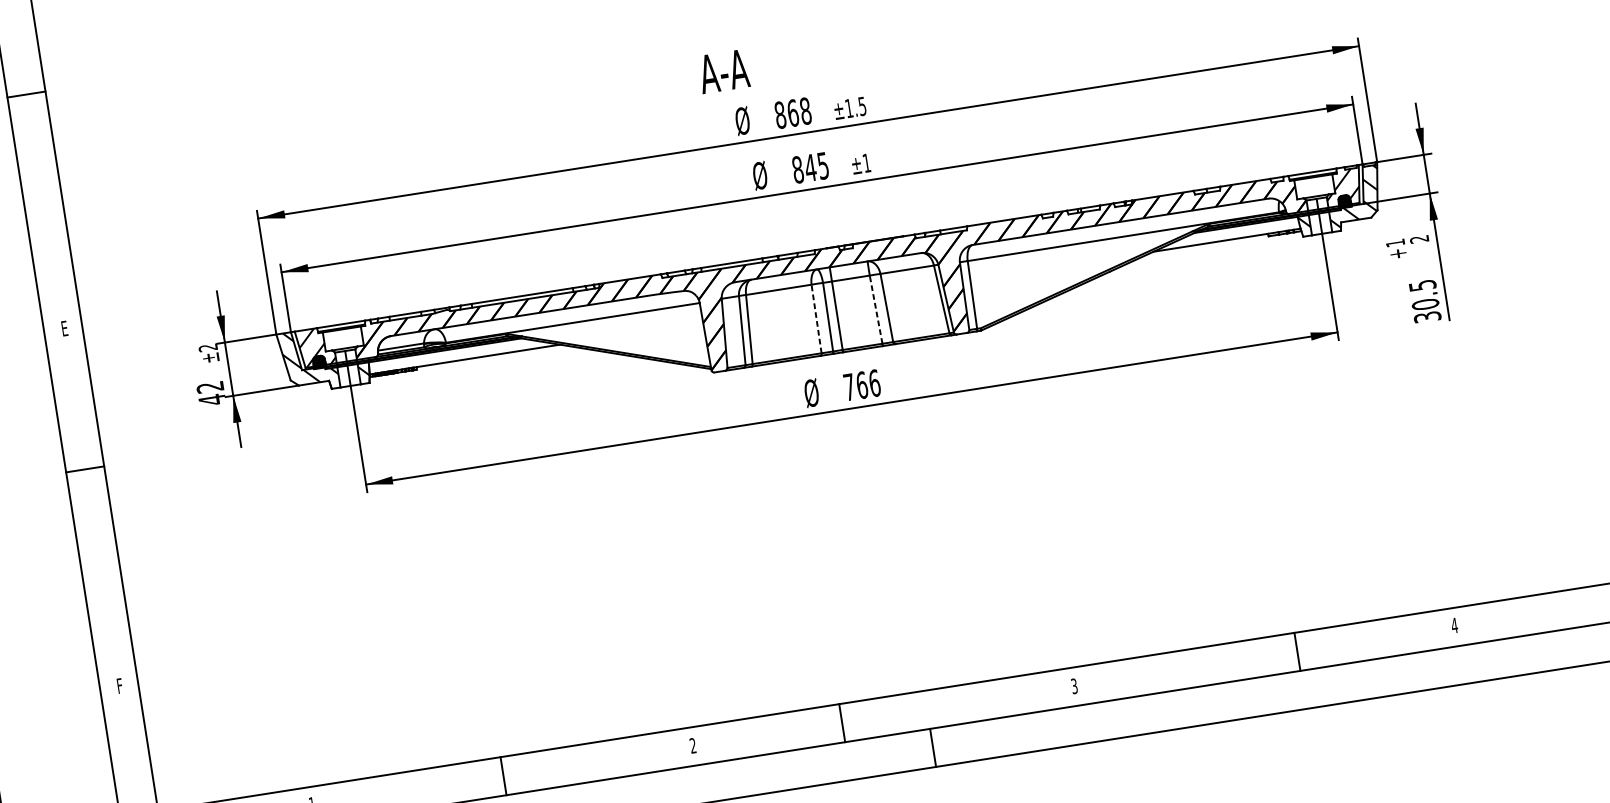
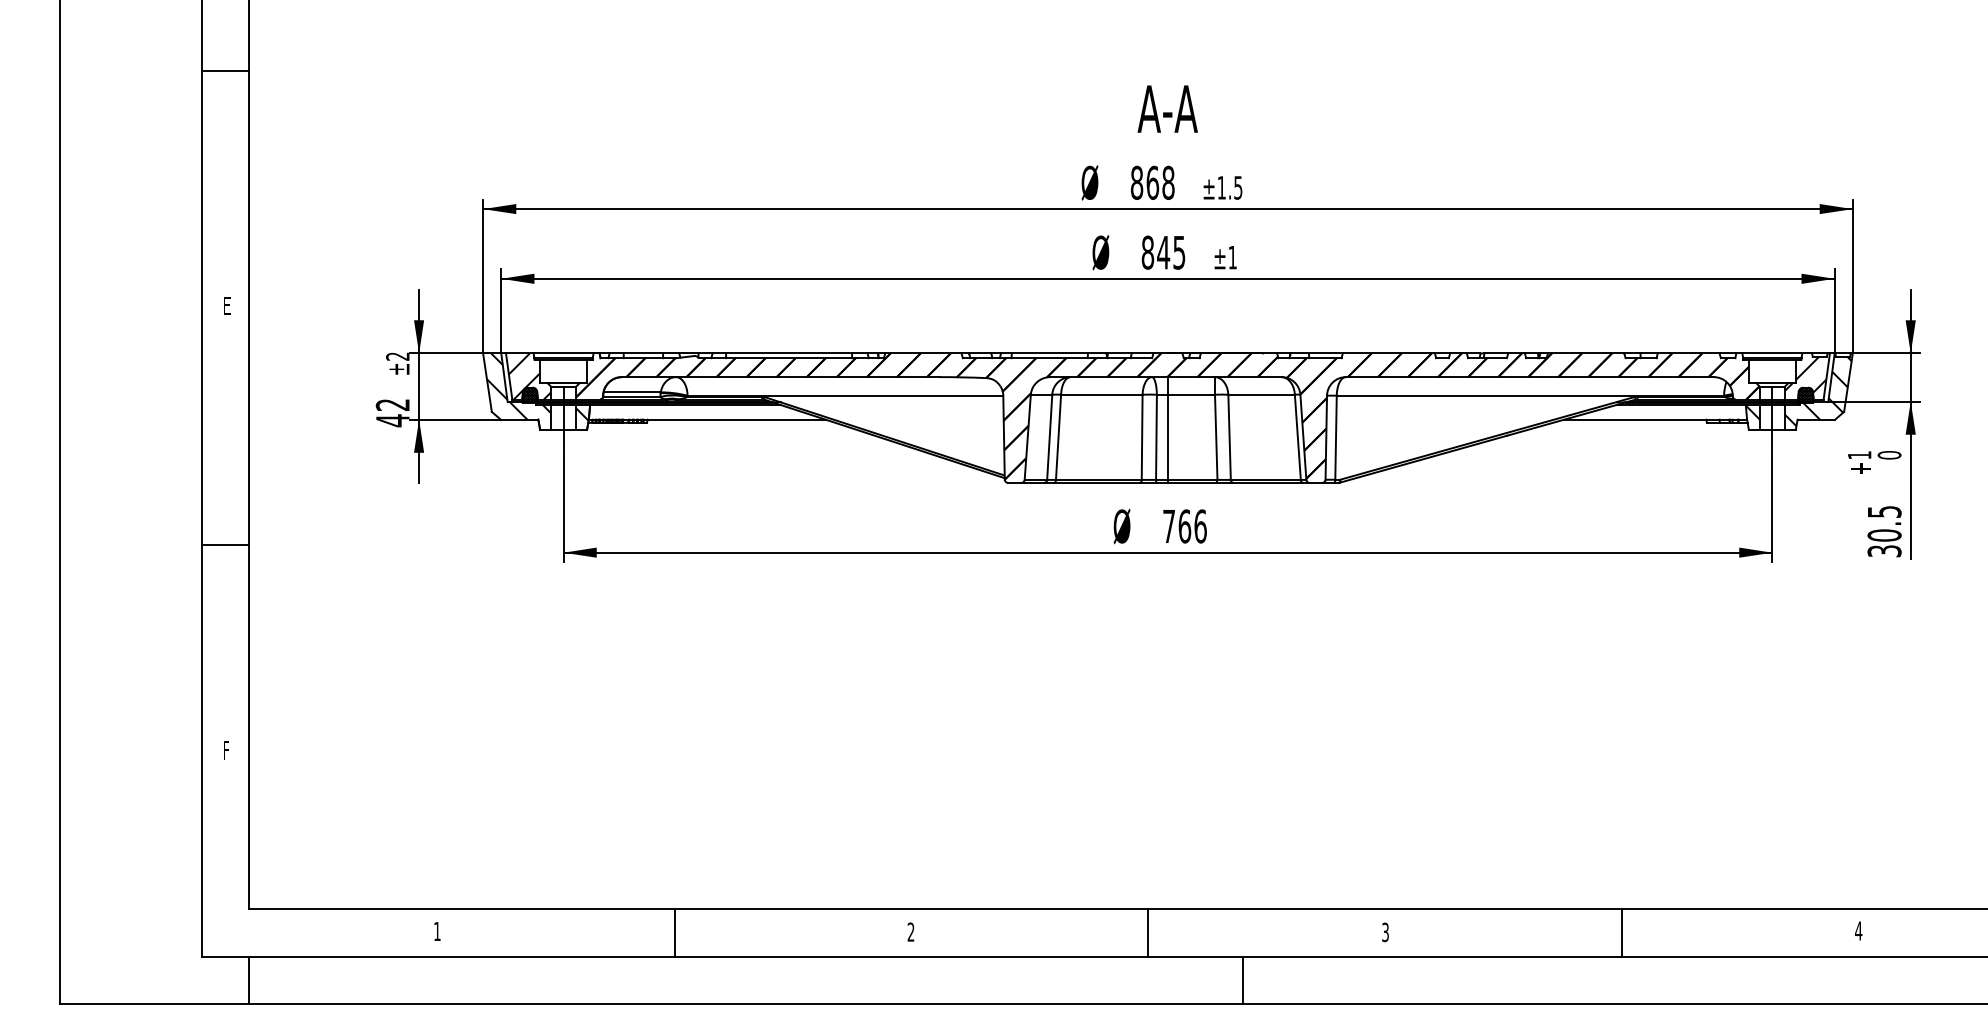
text: (723, 71) -> (1167, 108), moved
line: (25, 94) -> (224, 71), moved
text: (1419, 239) -> (1889, 455), 2 -> 0
line: (876, 309) -> (1216, 437), dashed -> solid
line: (816, 319) -> (1142, 437), dashed -> solid
line: (84, 469) -> (224, 544), moved
line: (1297, 651) -> (1621, 932), moved
line: (842, 722) -> (1148, 932), moved
line: (933, 747) -> (1243, 980), moved

